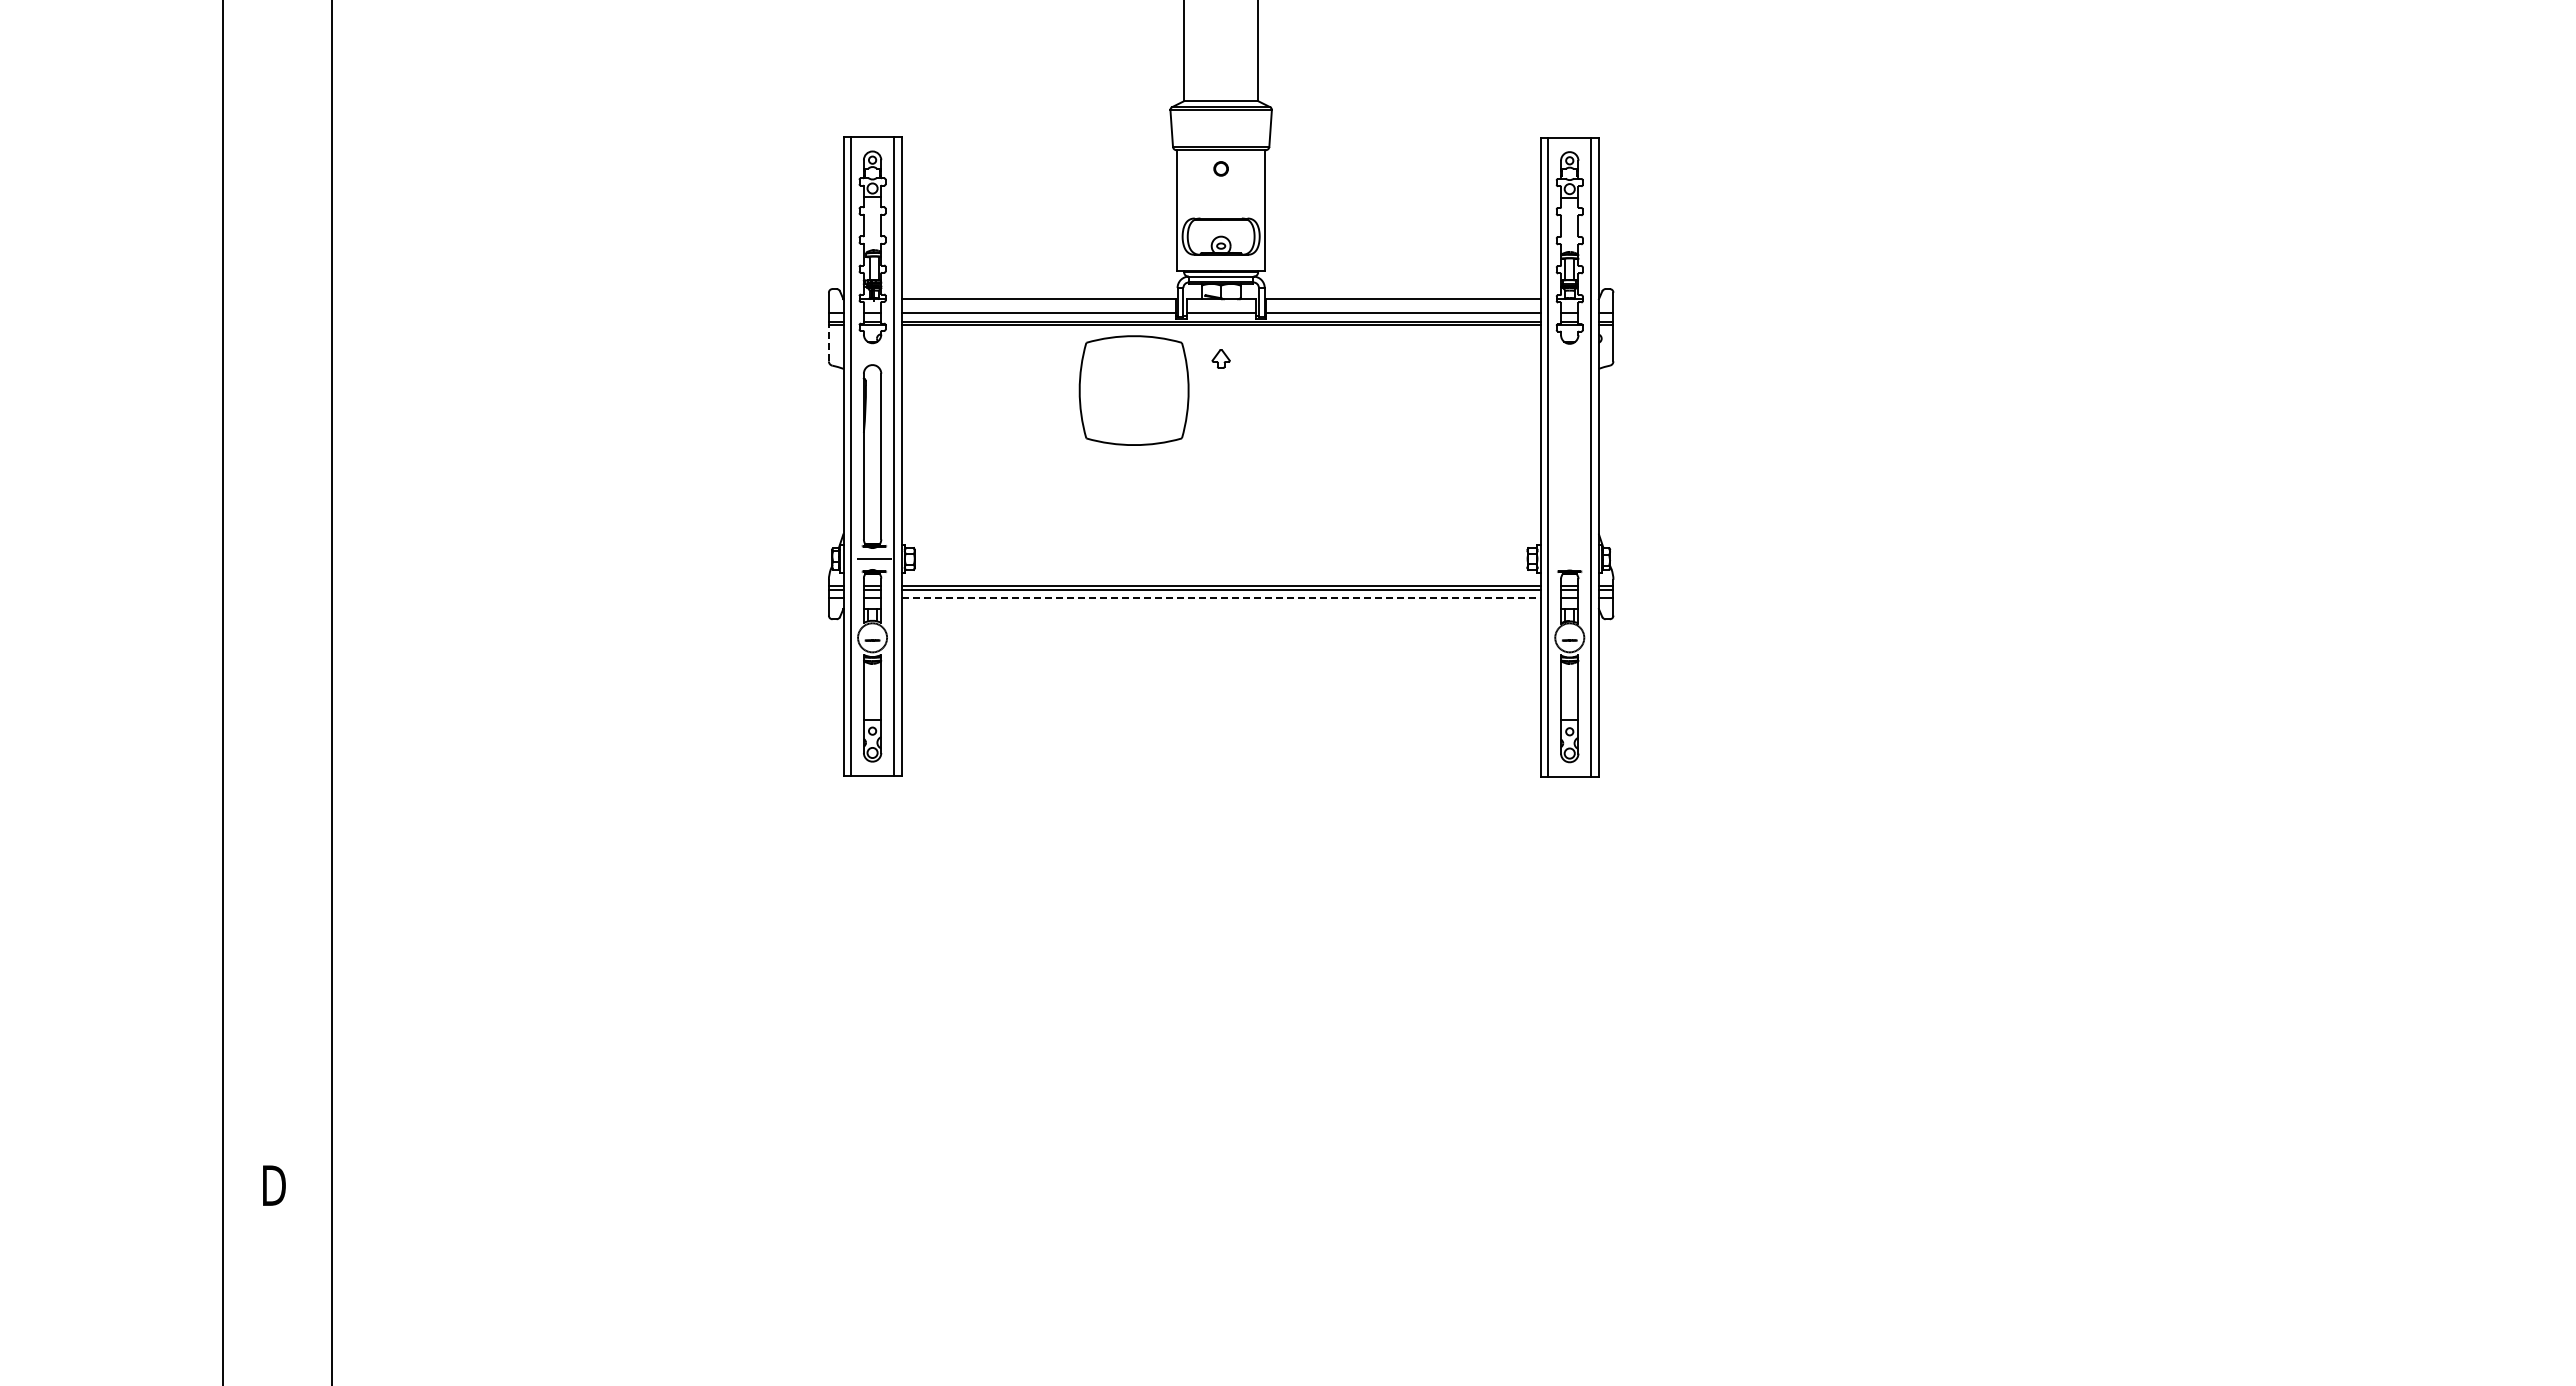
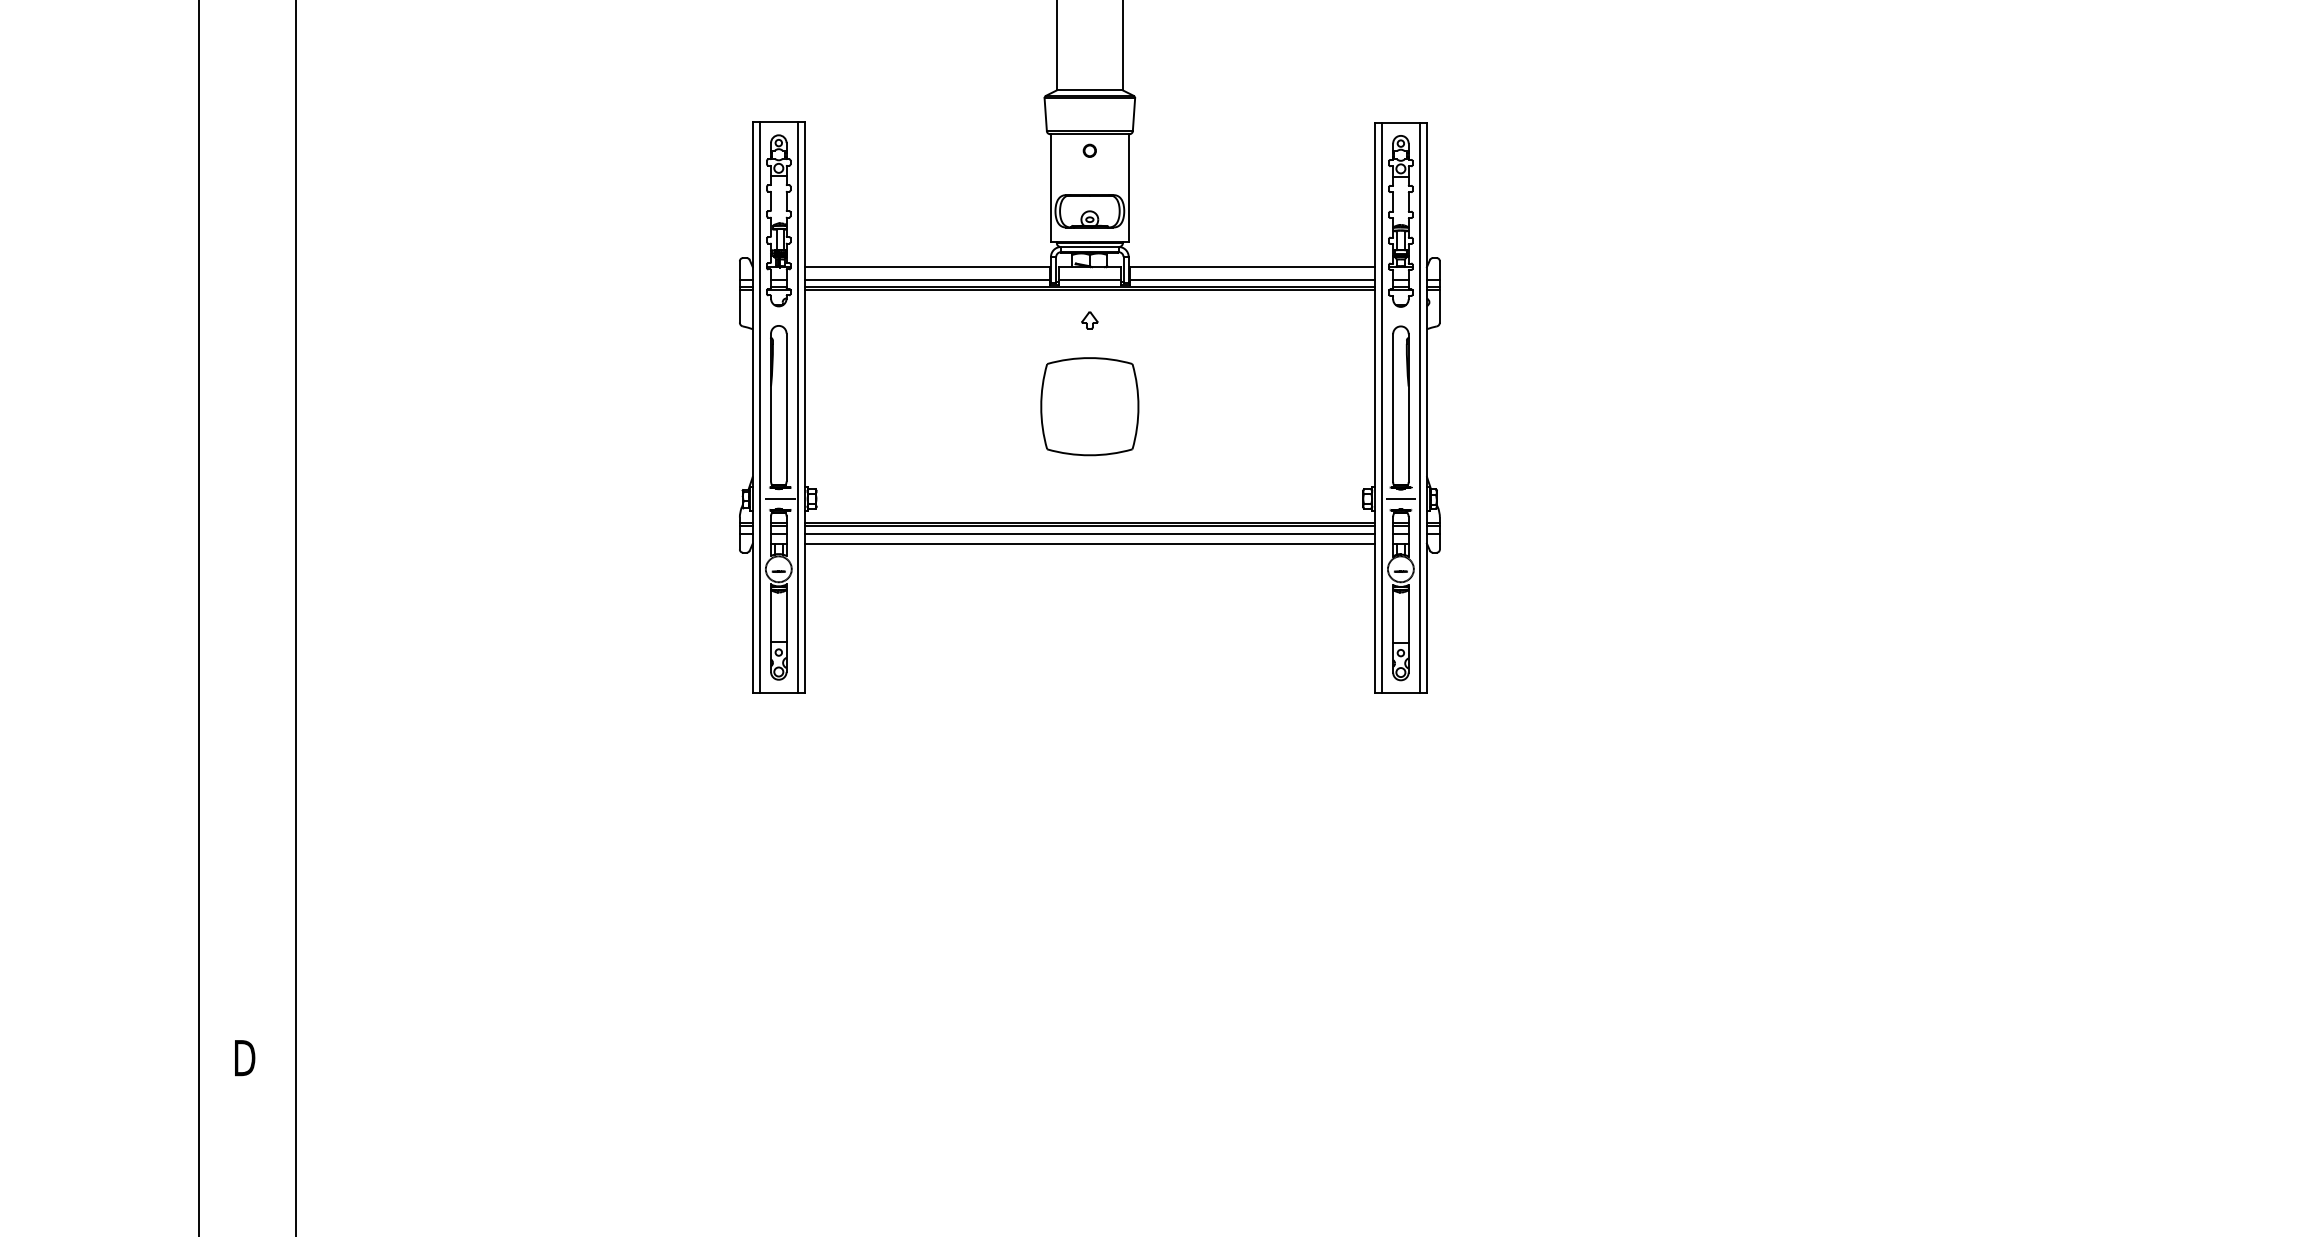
line: (828, 342) -> (739, 305), dashed -> solid
part: (1133, 390) -> (1089, 406), moved
part: (1569, 456) -> (1400, 407), added
line: (1569, 559) -> (1400, 499), added
line: (1221, 597) -> (1090, 533), dashed -> solid
line: (1220, 609) -> (1089, 543), added

